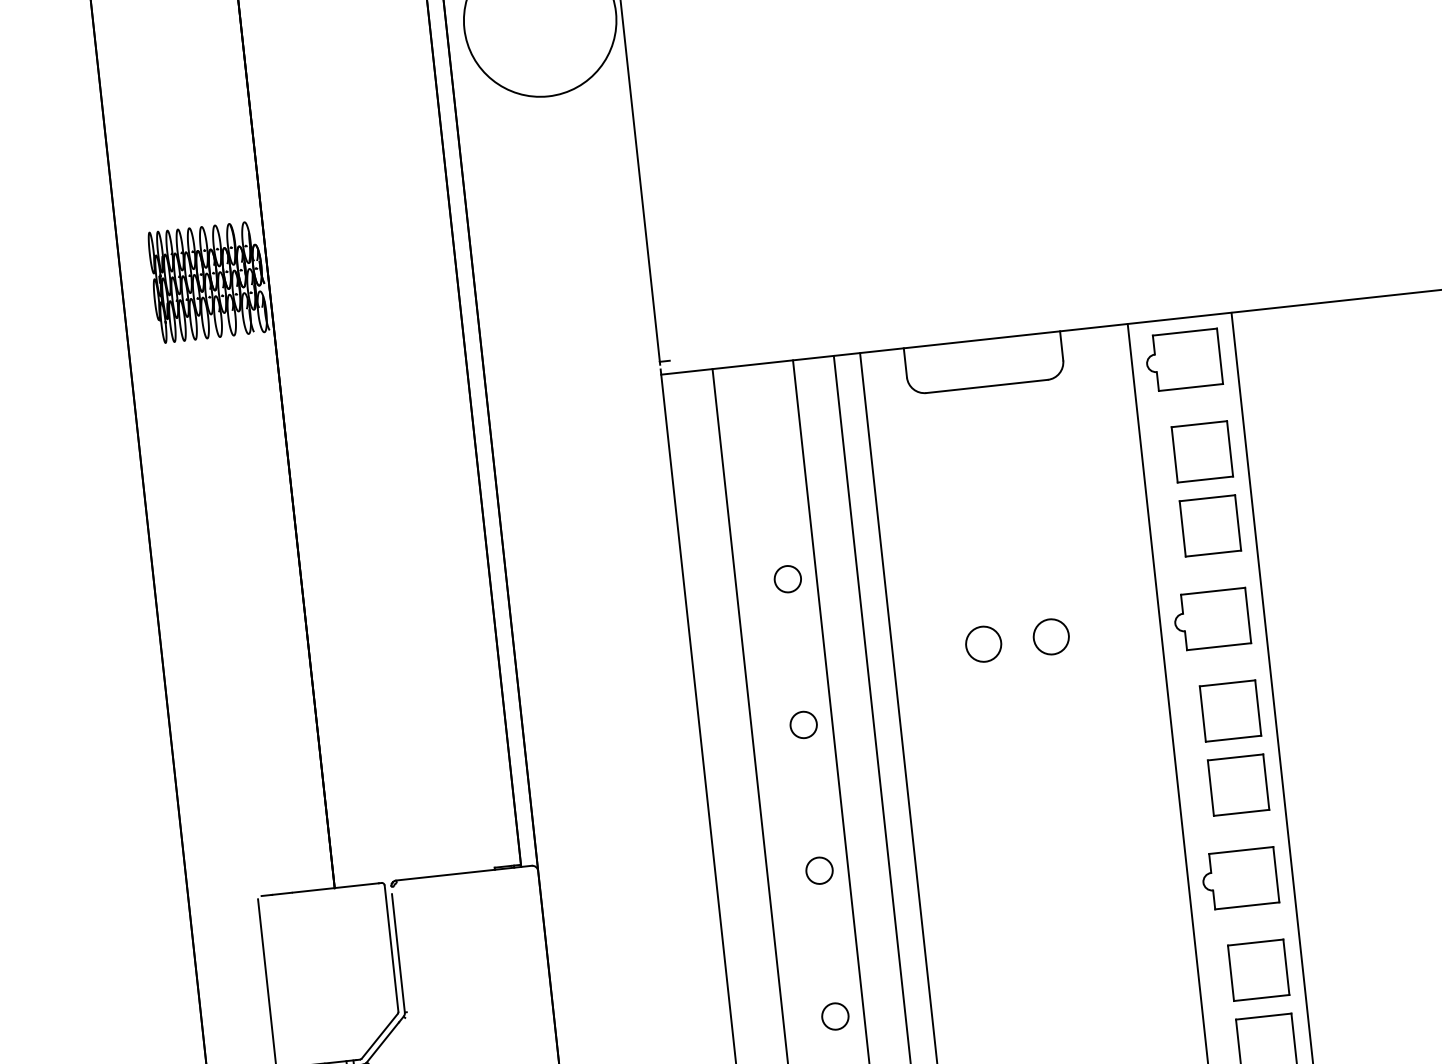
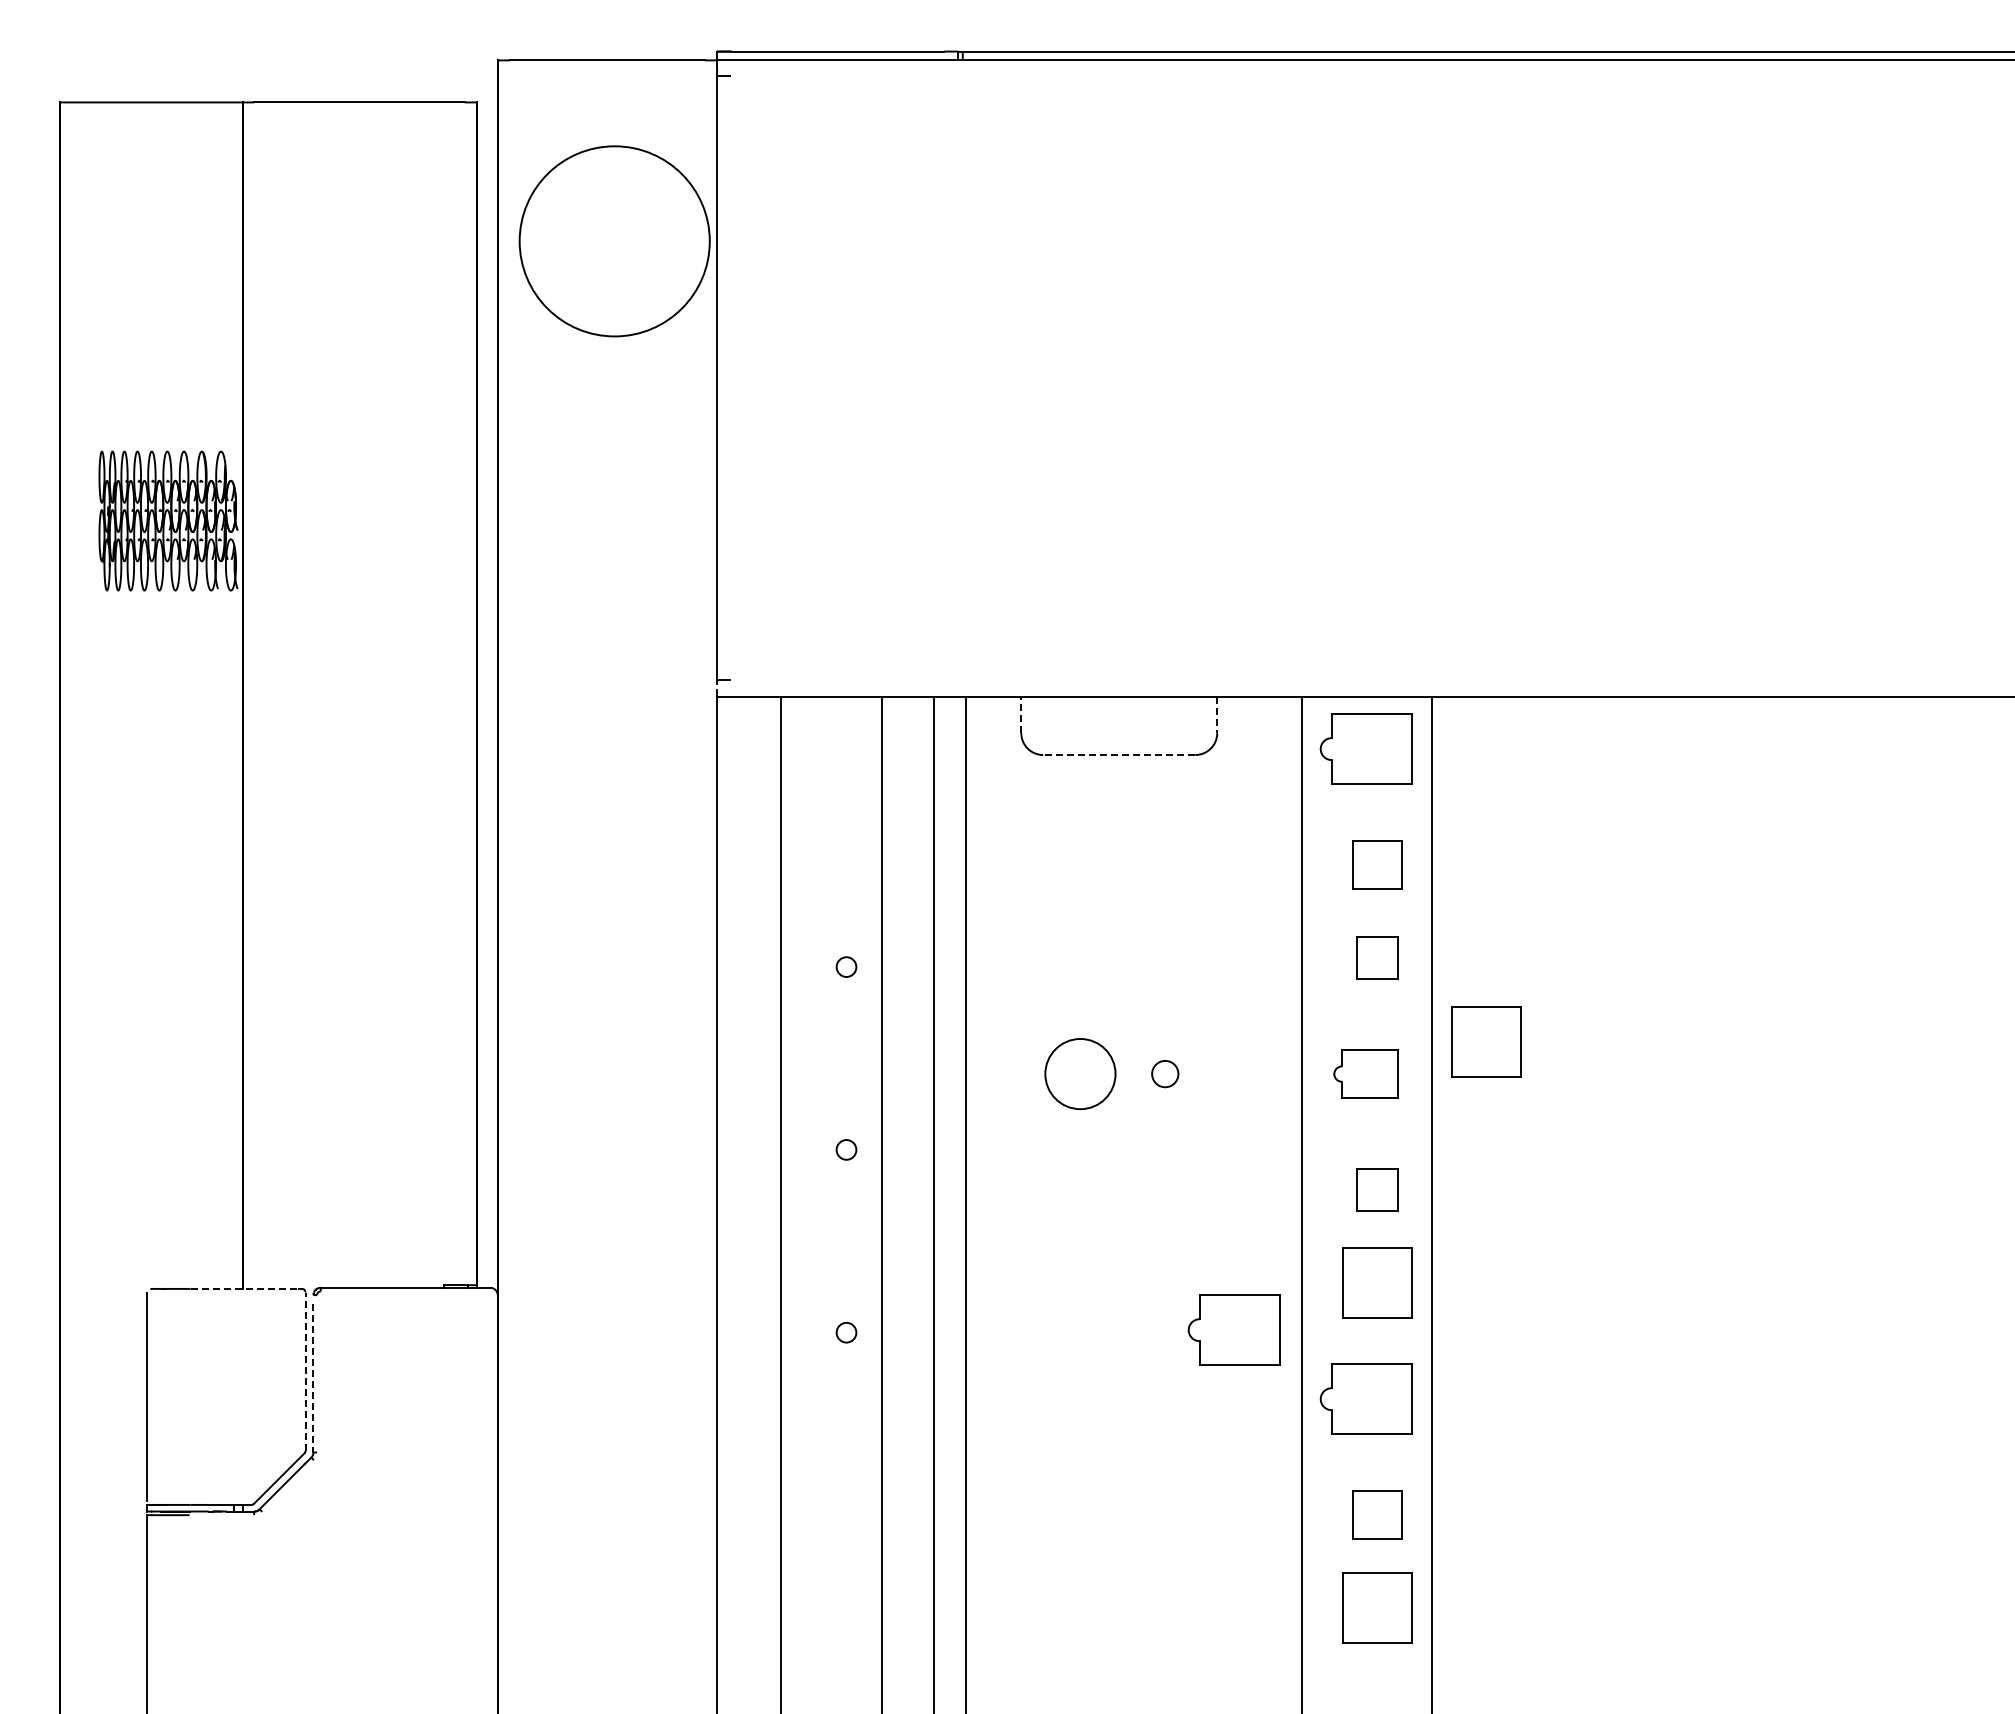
line: (1061, 346) -> (1217, 715), solid -> dashed
line: (905, 362) -> (1021, 714), solid -> dashed
line: (986, 386) -> (1118, 755), solid -> dashed
part: (1202, 451) -> (1377, 864), size x0.7
part: (1210, 525) -> (1377, 957), size x0.6
circle: (787, 578) -> (846, 966), size x0.6
part: (1304, 583) -> (1486, 1041), added
part: (1210, 619) -> (1365, 1073), size x0.7
circle: (1051, 637) -> (1165, 1074), size x0.6
circle: (983, 644) -> (1080, 1074), size x1.6
part: (1230, 710) -> (1377, 1189), size x0.6
circle: (803, 724) -> (846, 1149), size x0.6
part: (1127, 834) -> (1233, 1329), added
circle: (819, 870) -> (846, 1332), size x0.6
line: (336, 887) -> (245, 1288), solid -> dashed
line: (391, 948) -> (305, 1371), solid -> dashed
line: (398, 953) -> (313, 1378), solid -> dashed
part: (1258, 969) -> (1377, 1514), size x0.7
circle: (835, 1016) -> (846, 1515), removed

